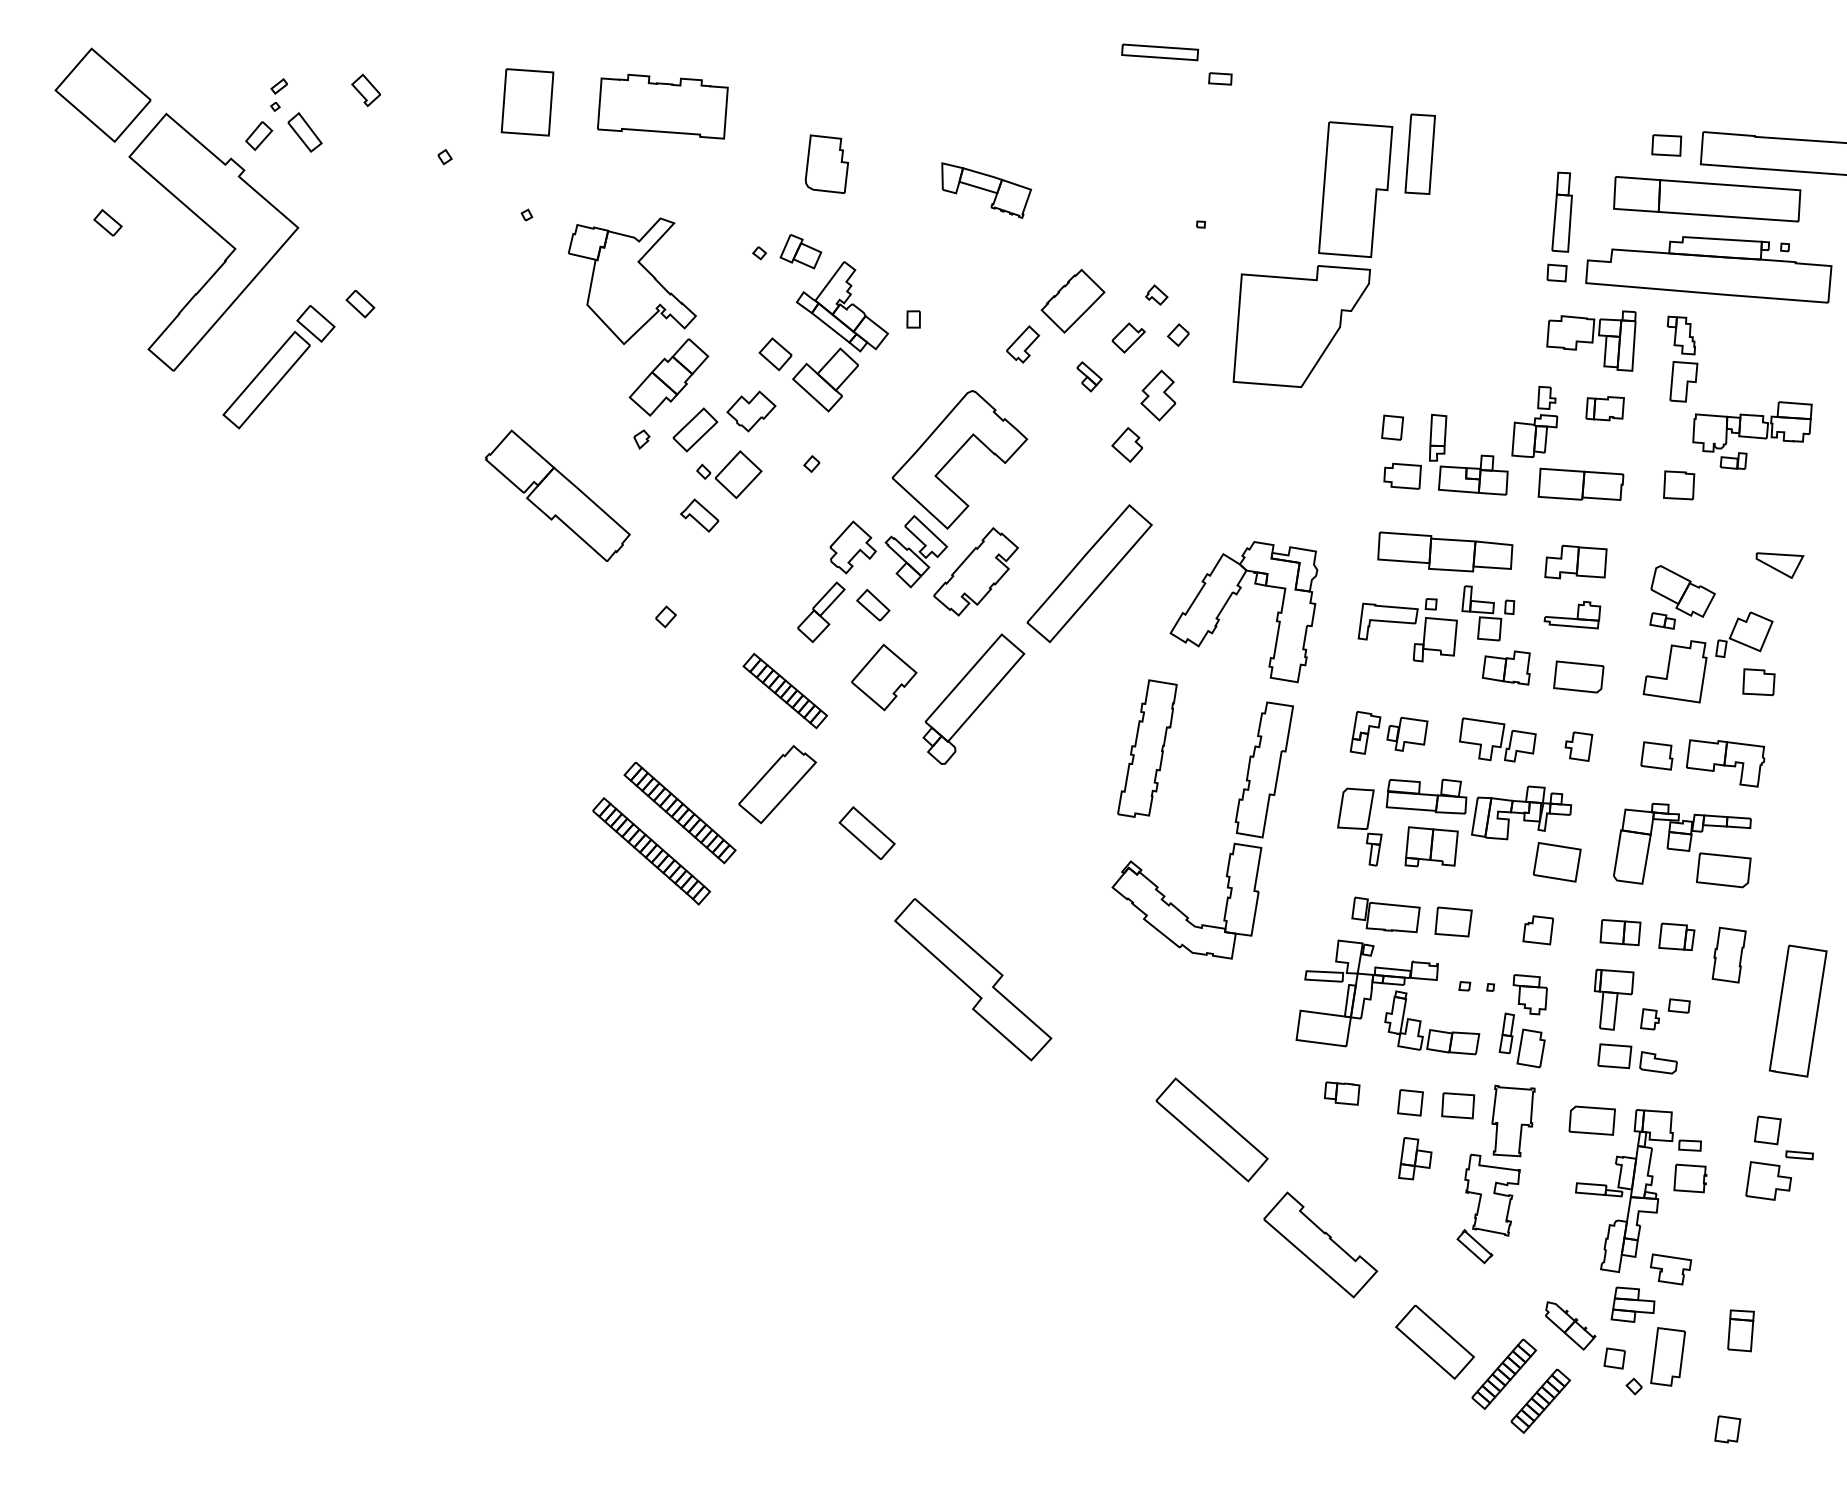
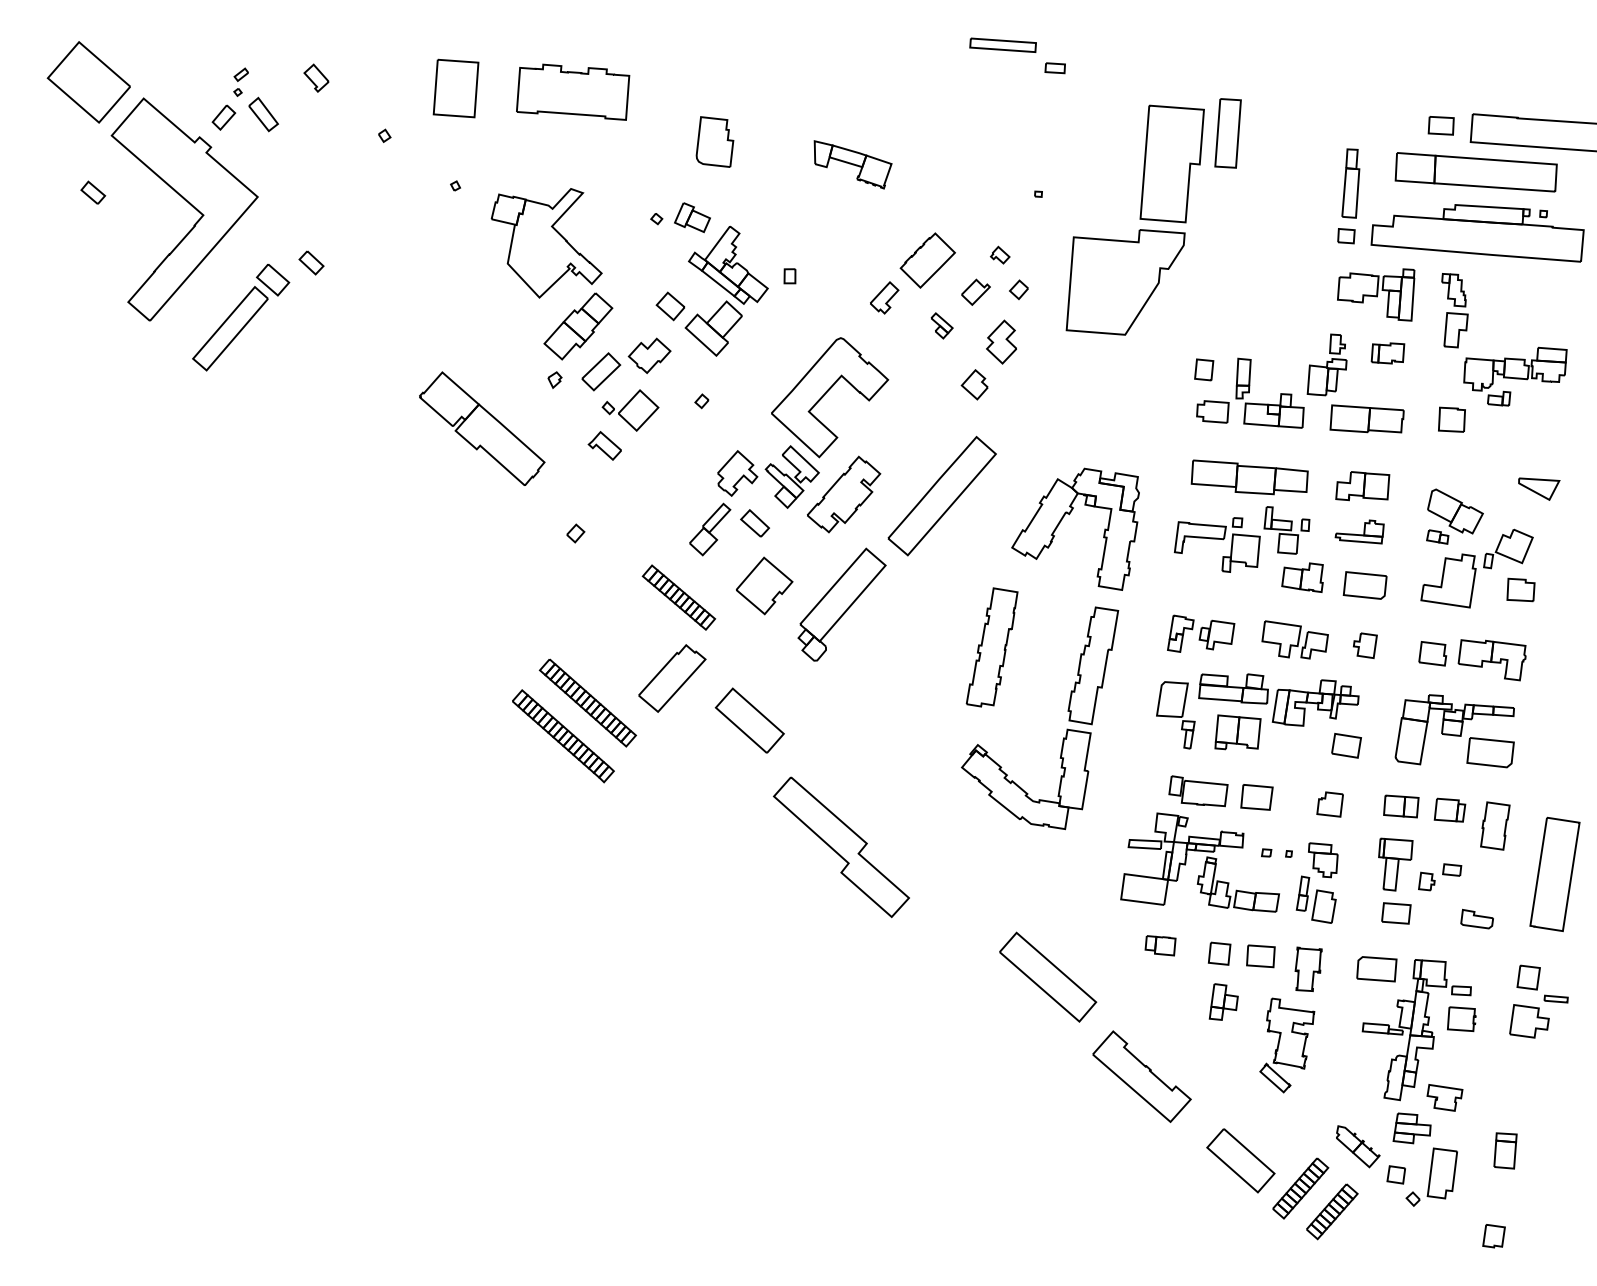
part: (866, 833) -> (749, 720), size x1.43
part: (1557, 862) -> (1346, 745), size x0.71
part: (1657, 1062) -> (1476, 918), moved
part: (1513, 1119) -> (1308, 968), size x0.71

